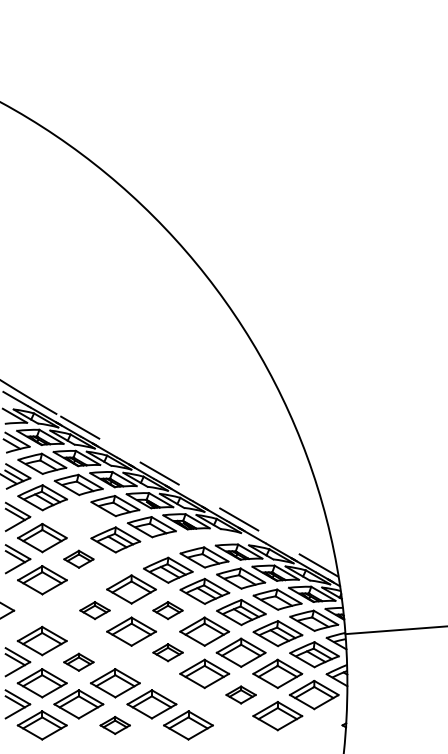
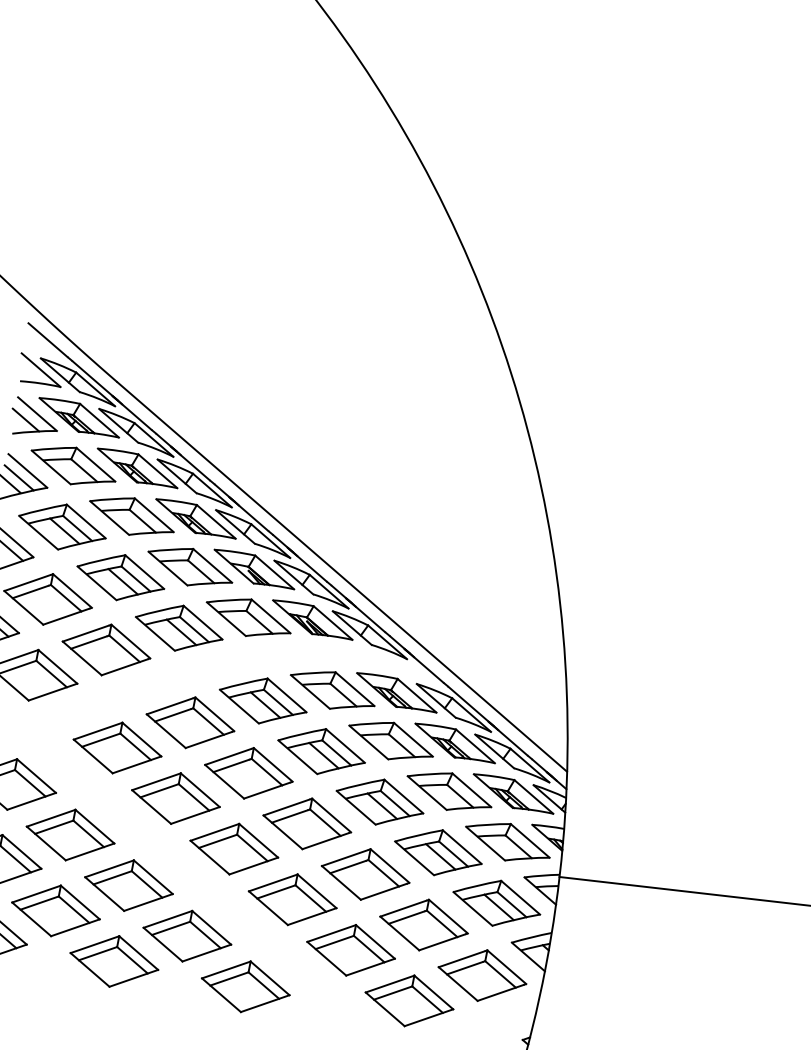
line: (197, 495) -> (341, 576), dashed -> solid
part: (78, 518) -> (119, 576), added
part: (78, 559) -> (105, 650), size x1.67
part: (94, 610) -> (116, 747), size x1.67
part: (167, 610) -> (247, 772), size x1.67
part: (167, 652) -> (233, 848), size x1.67
part: (78, 662) -> (69, 835), size x1.67
part: (240, 694) -> (349, 949), size x1.67
part: (114, 725) -> (112, 961), size x1.67

